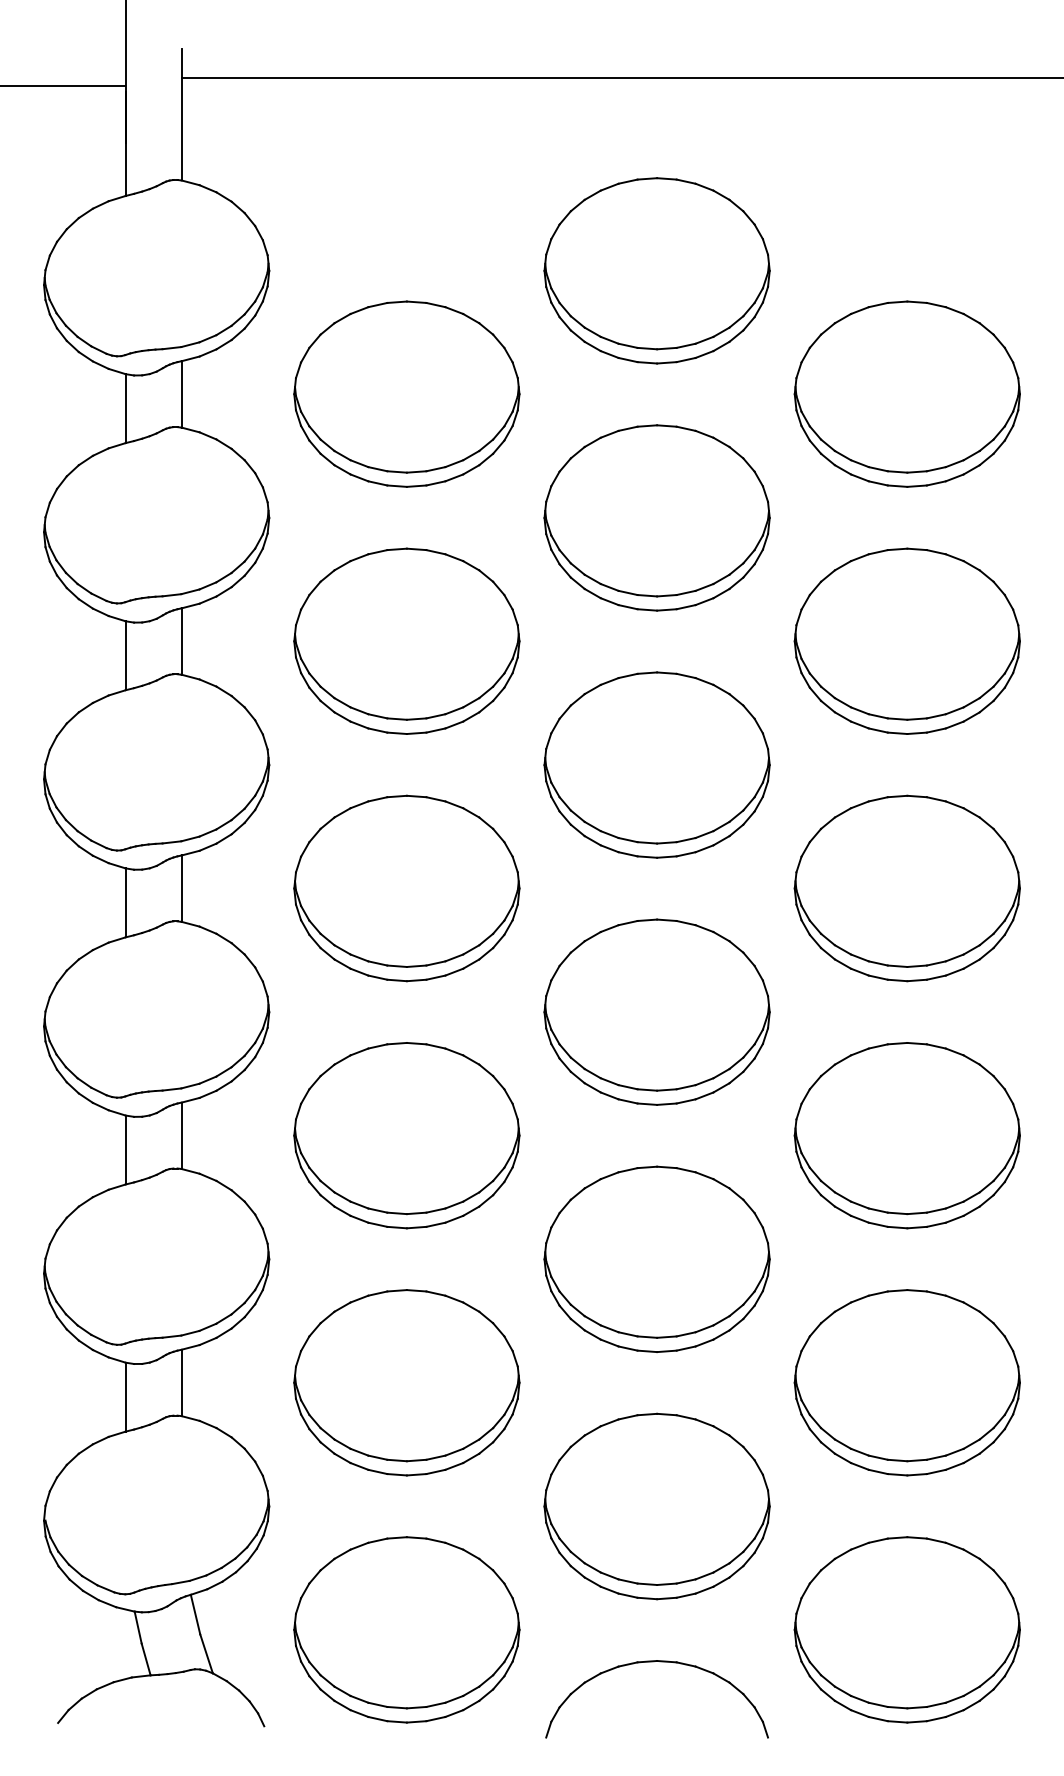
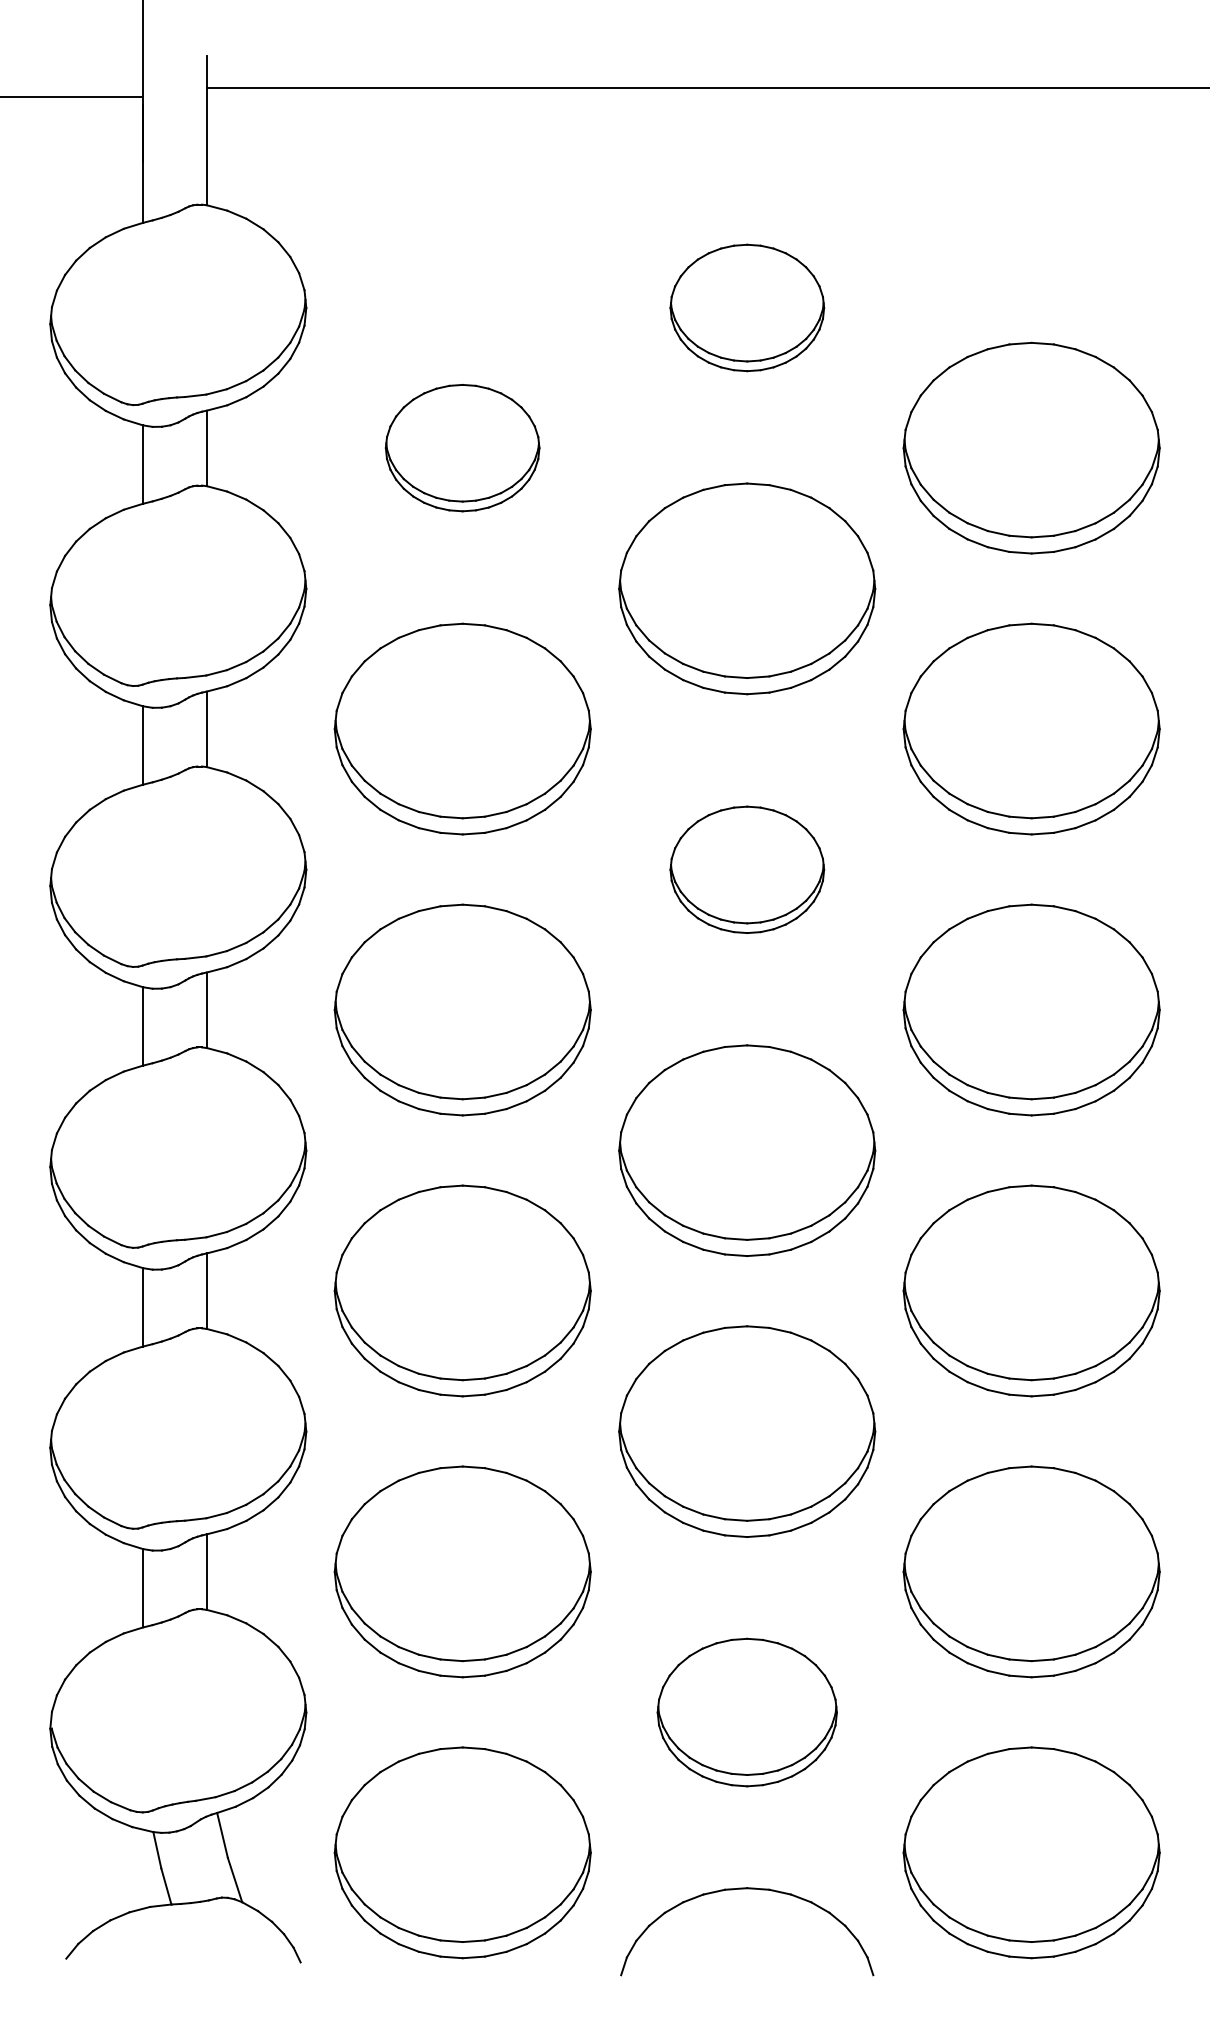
part: (657, 270) -> (747, 307), size x0.6
part: (406, 393) -> (462, 447), size x0.6
part: (657, 764) -> (747, 869), size x0.6
part: (657, 1506) -> (747, 1712), size x0.7

